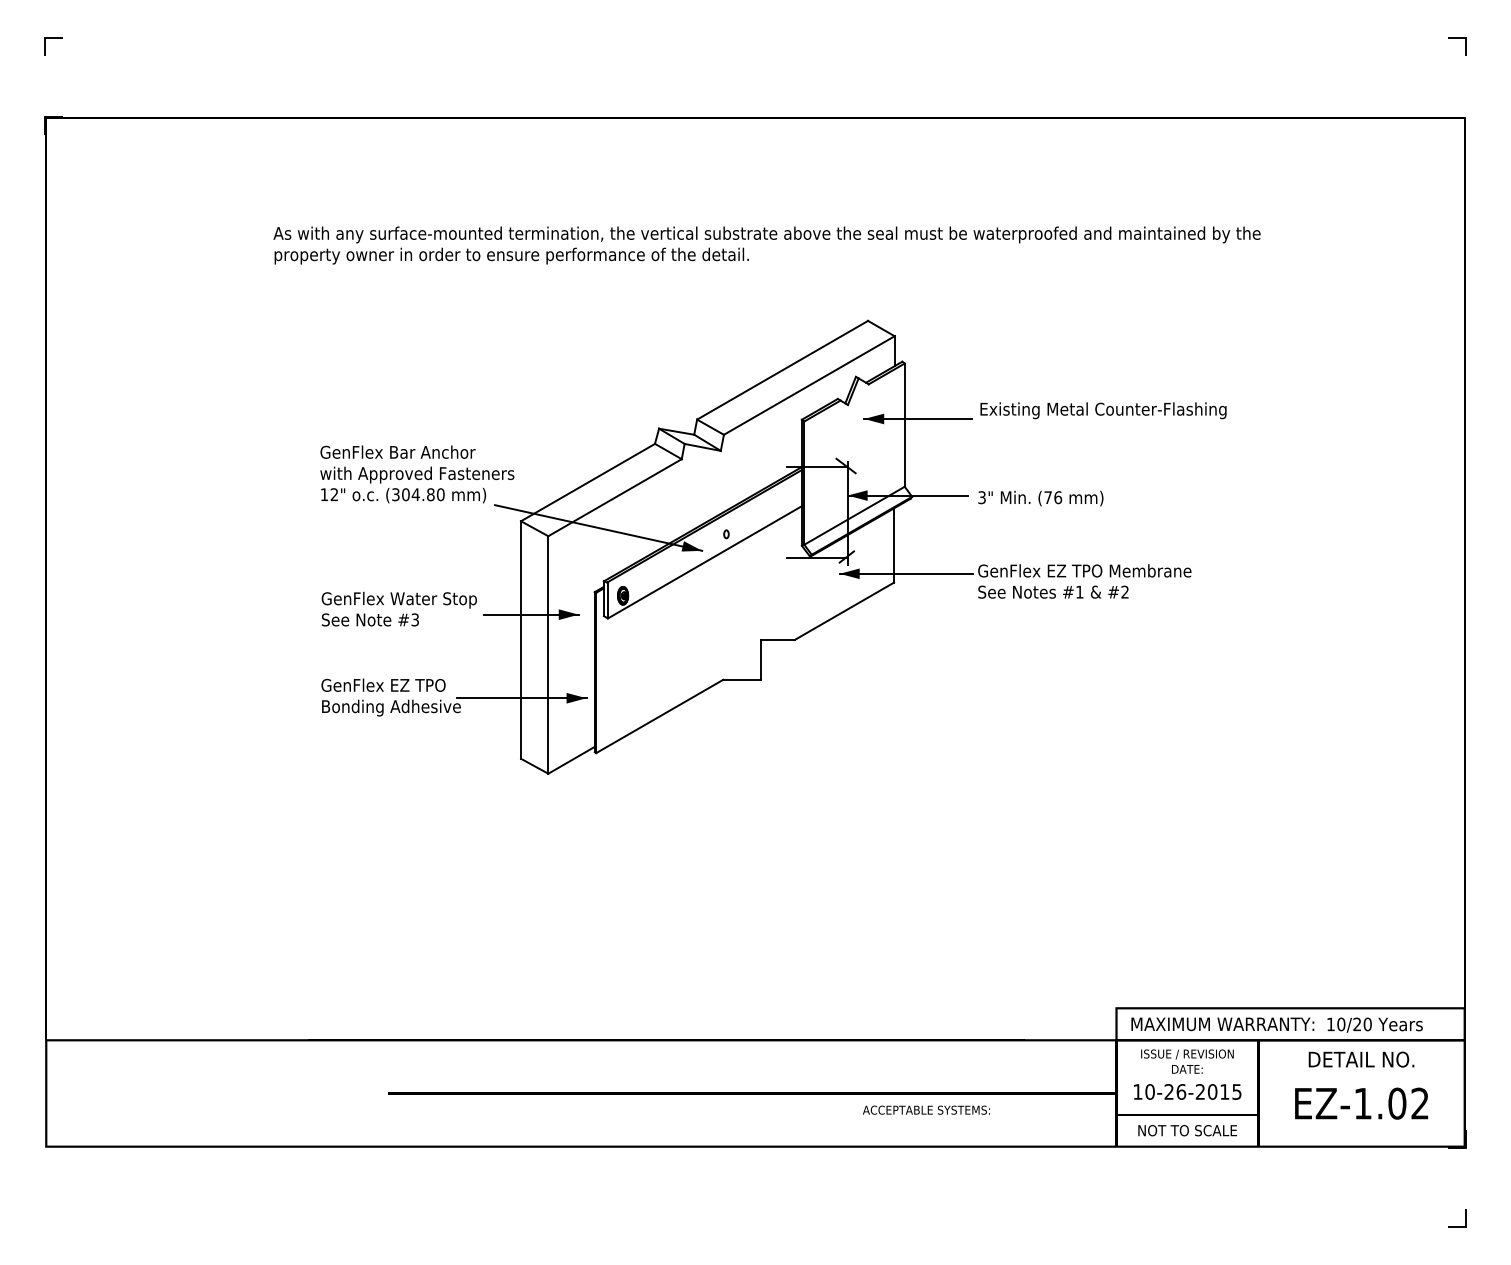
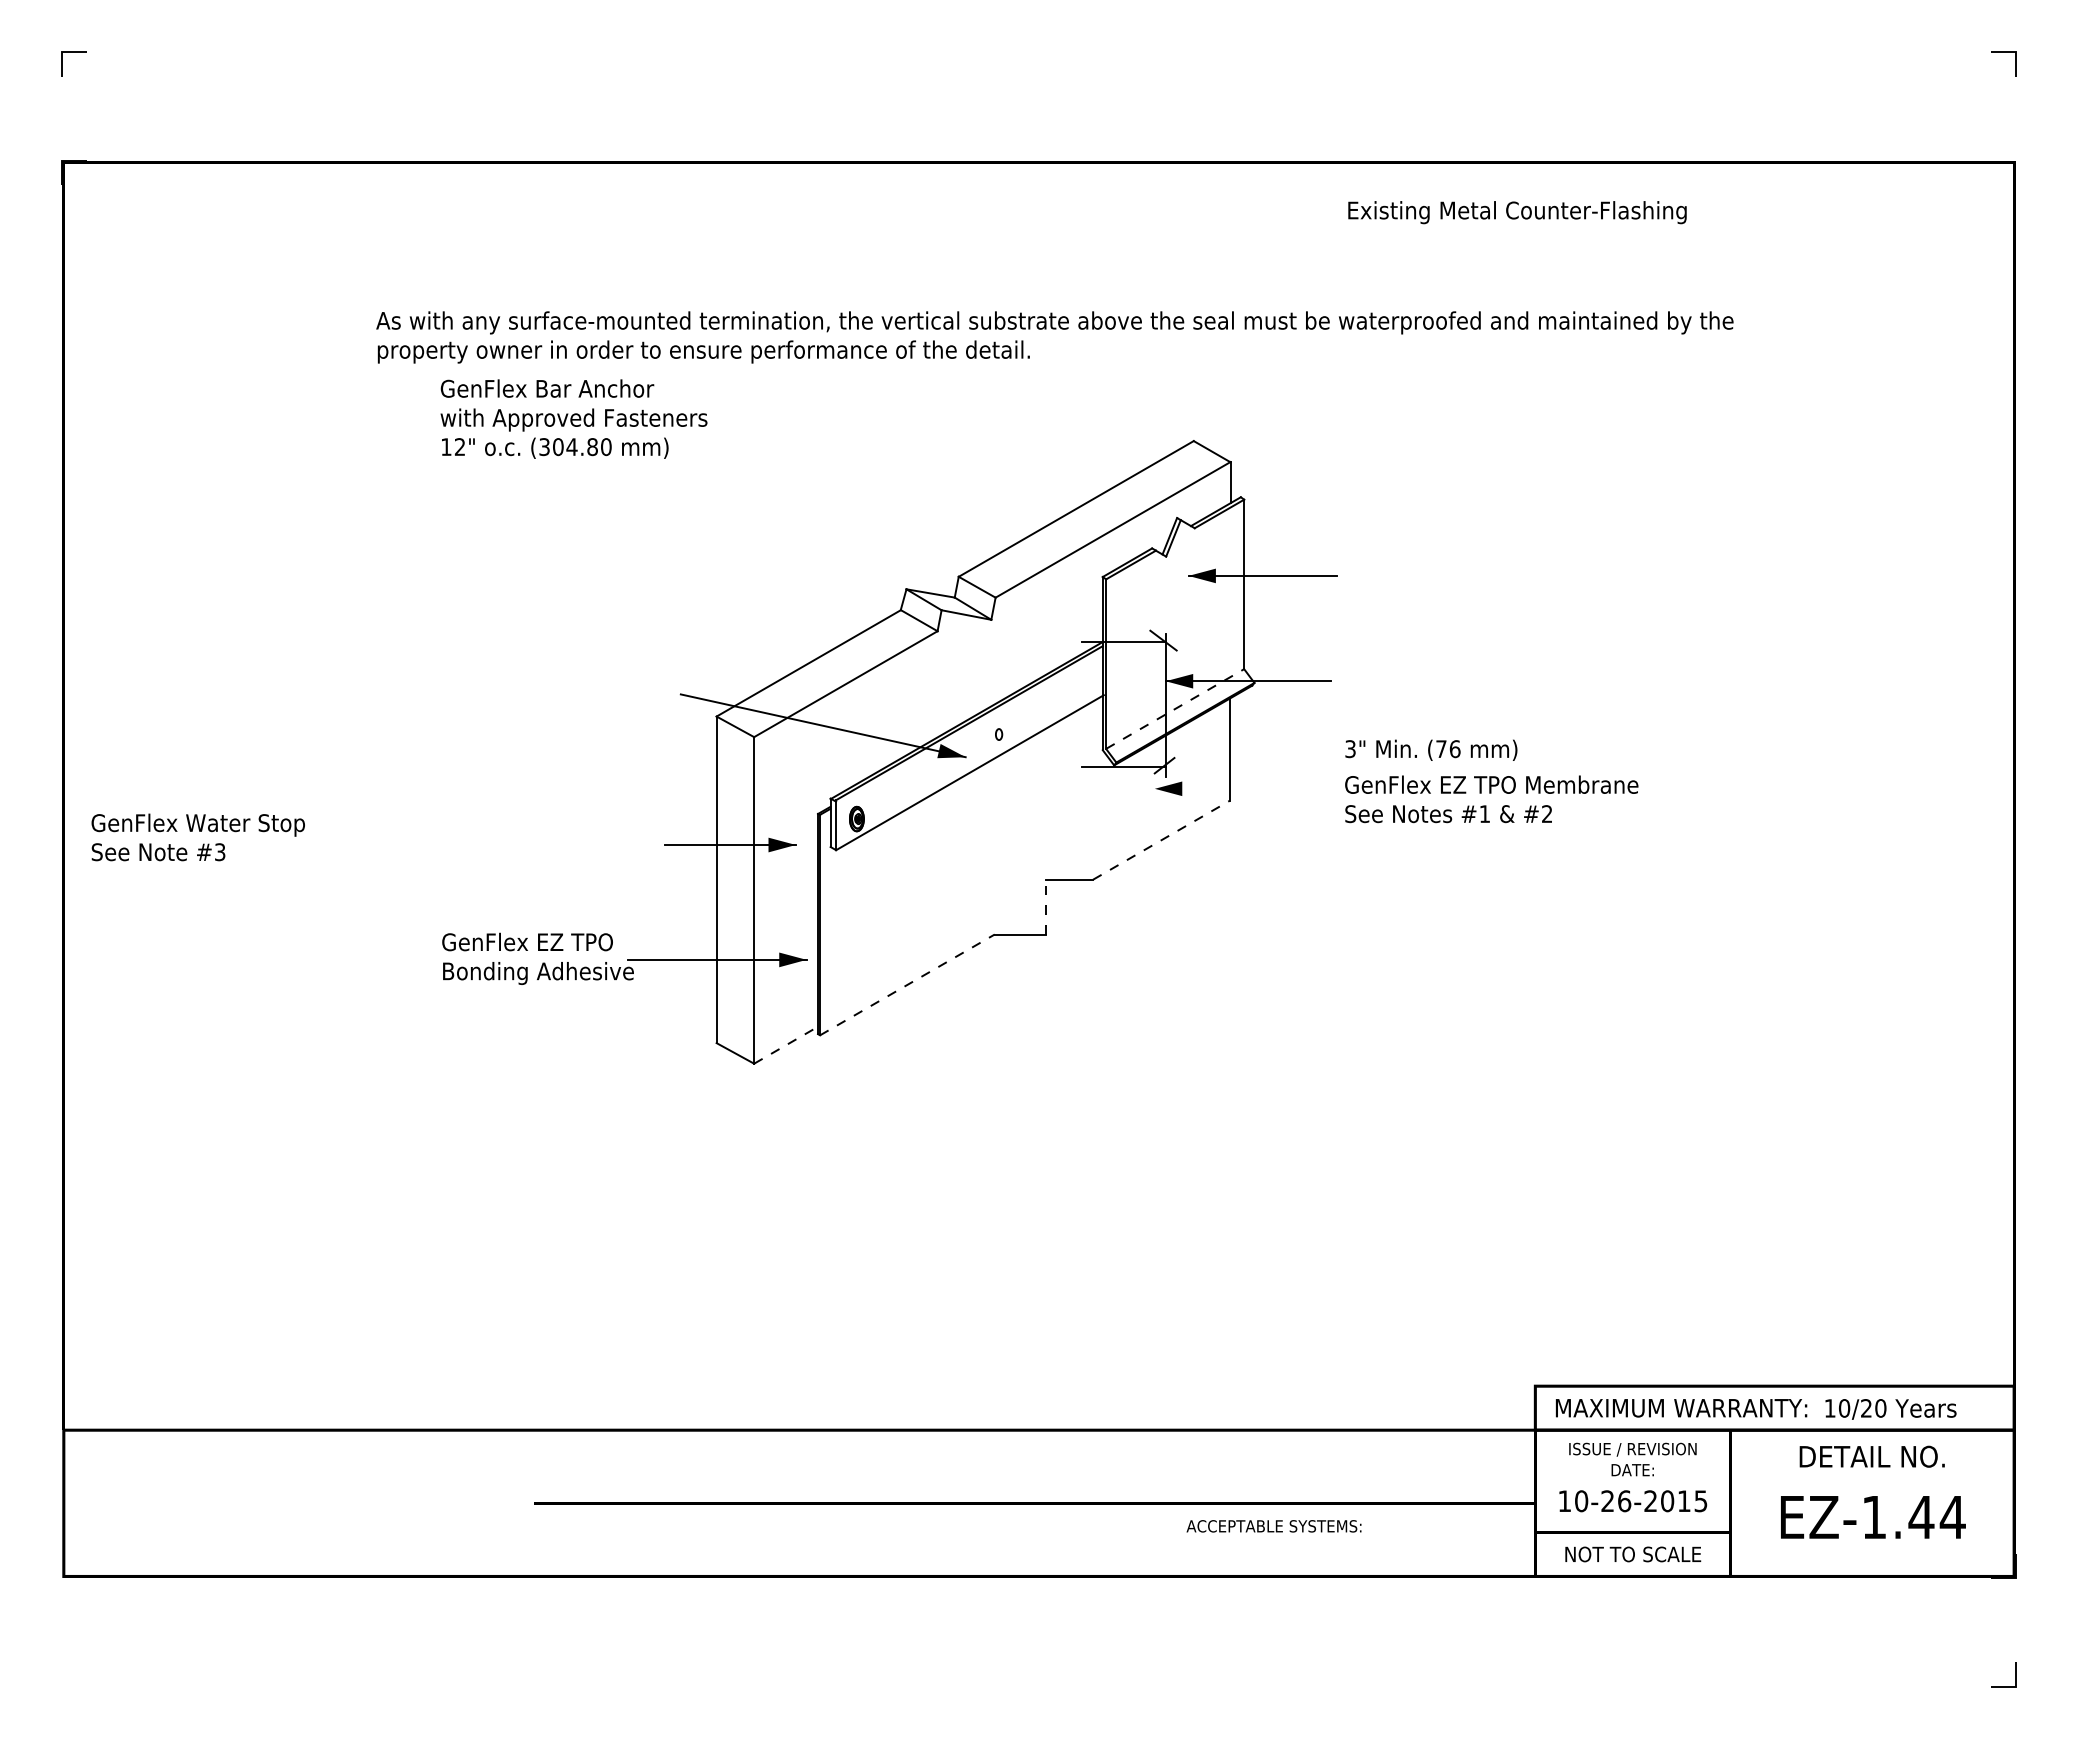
text: (1103, 410) -> (1517, 212), moved
text: (416, 473) -> (573, 418), moved
text: (1040, 497) -> (1431, 749), moved
line: (854, 516) -> (1175, 709), solid -> dashed
line: (905, 573) -> (1245, 788), removed
text: (398, 609) -> (197, 837), moved
line: (844, 611) -> (1161, 840), solid -> dashed
line: (760, 659) -> (1046, 906), solid -> dashed
line: (659, 716) -> (907, 984), solid -> dashed
line: (571, 760) -> (786, 1045), solid -> dashed
text: (1408, 1103) -> (1936, 1517), EZ-1.02 -> EZ-1.44

